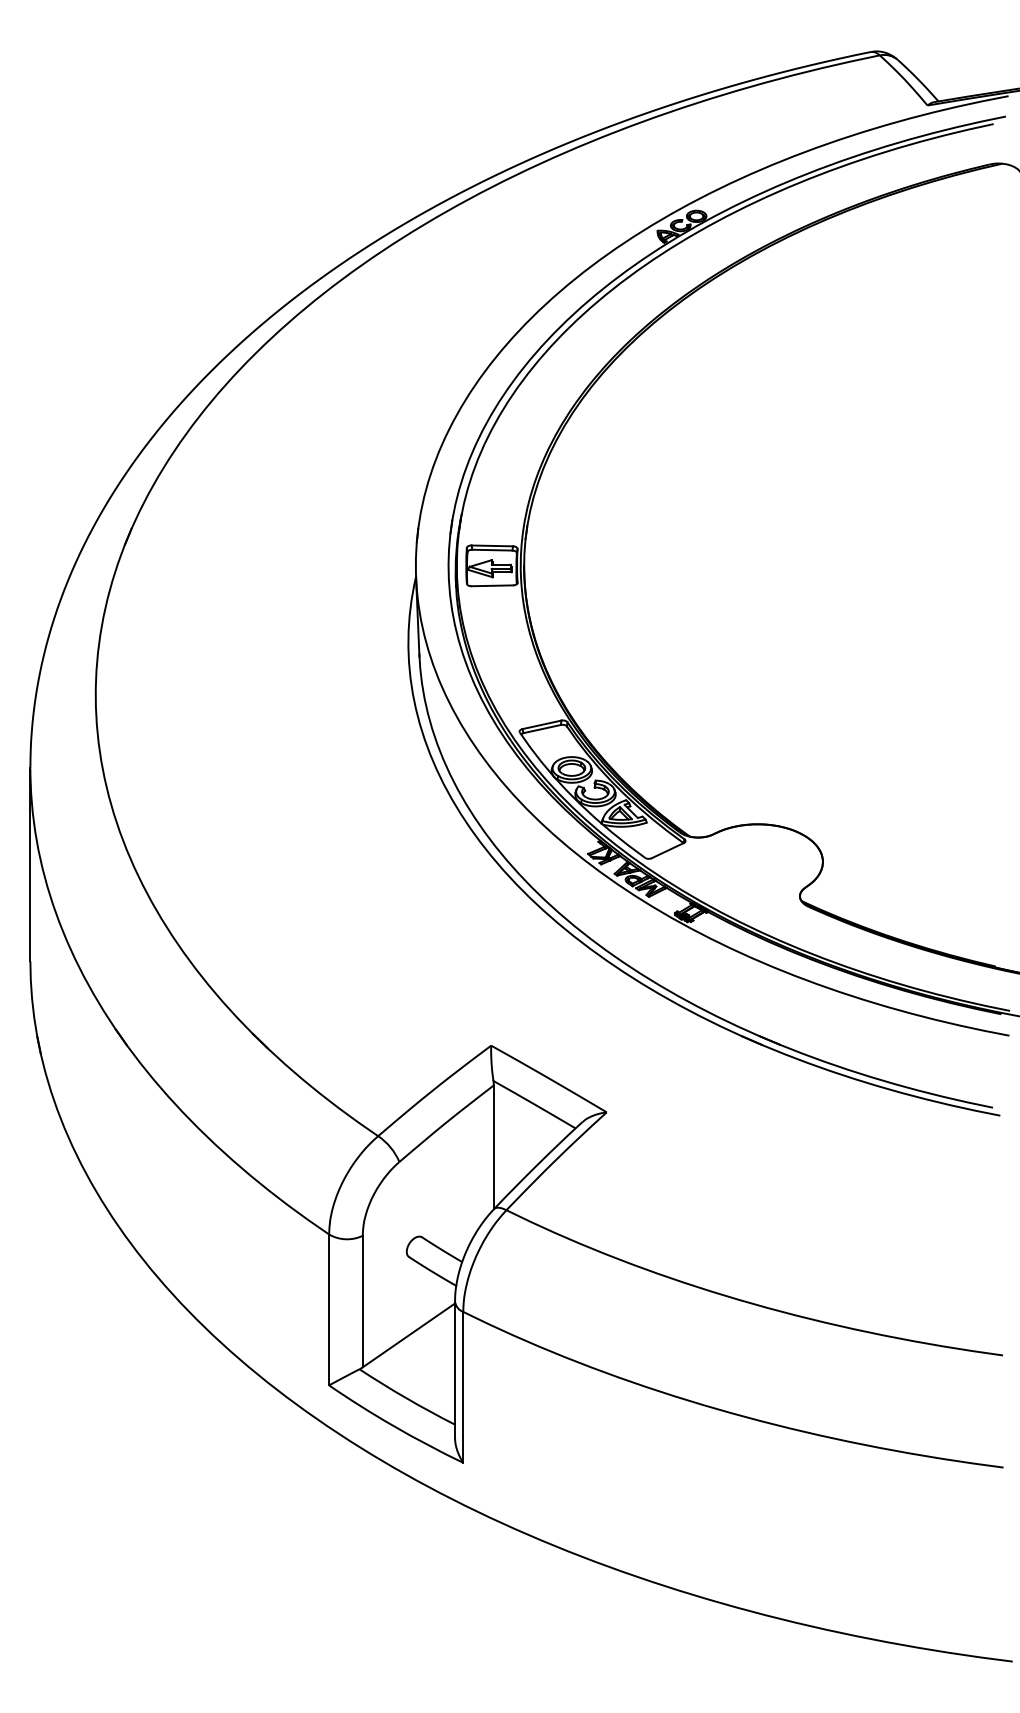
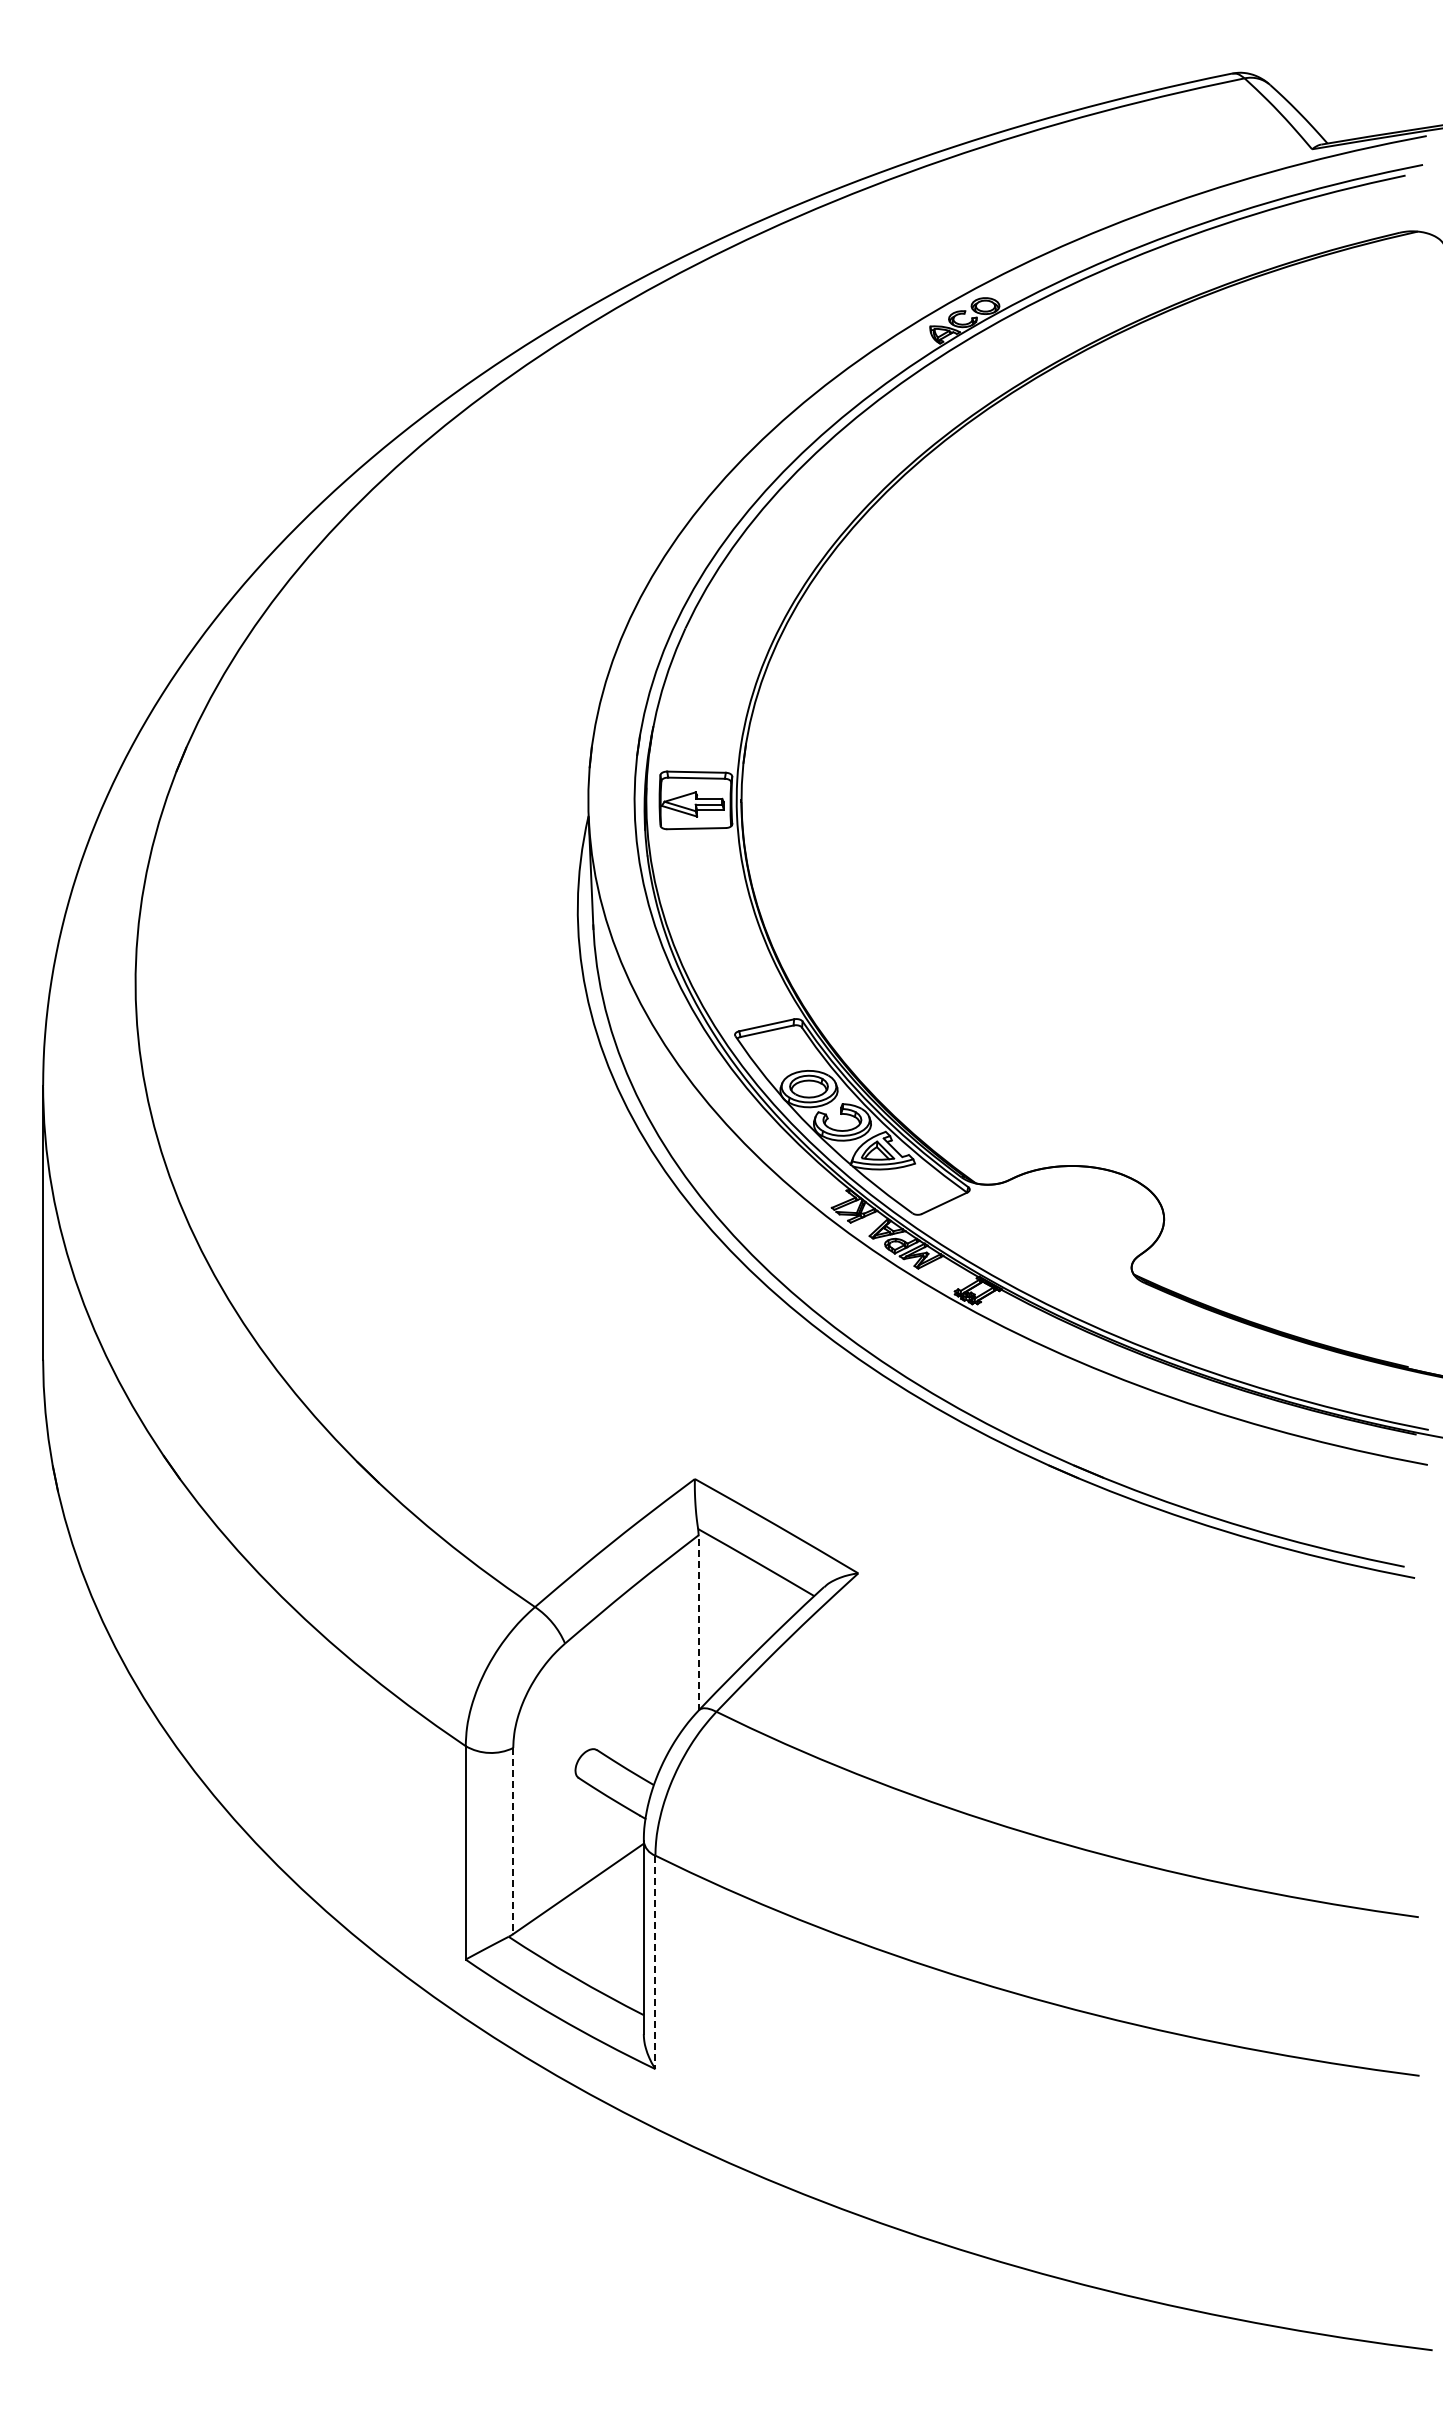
line: (493, 1147) -> (698, 1622), solid -> dashed
line: (362, 1301) -> (513, 1841), solid -> dashed
line: (463, 1387) -> (655, 1962), solid -> dashed

